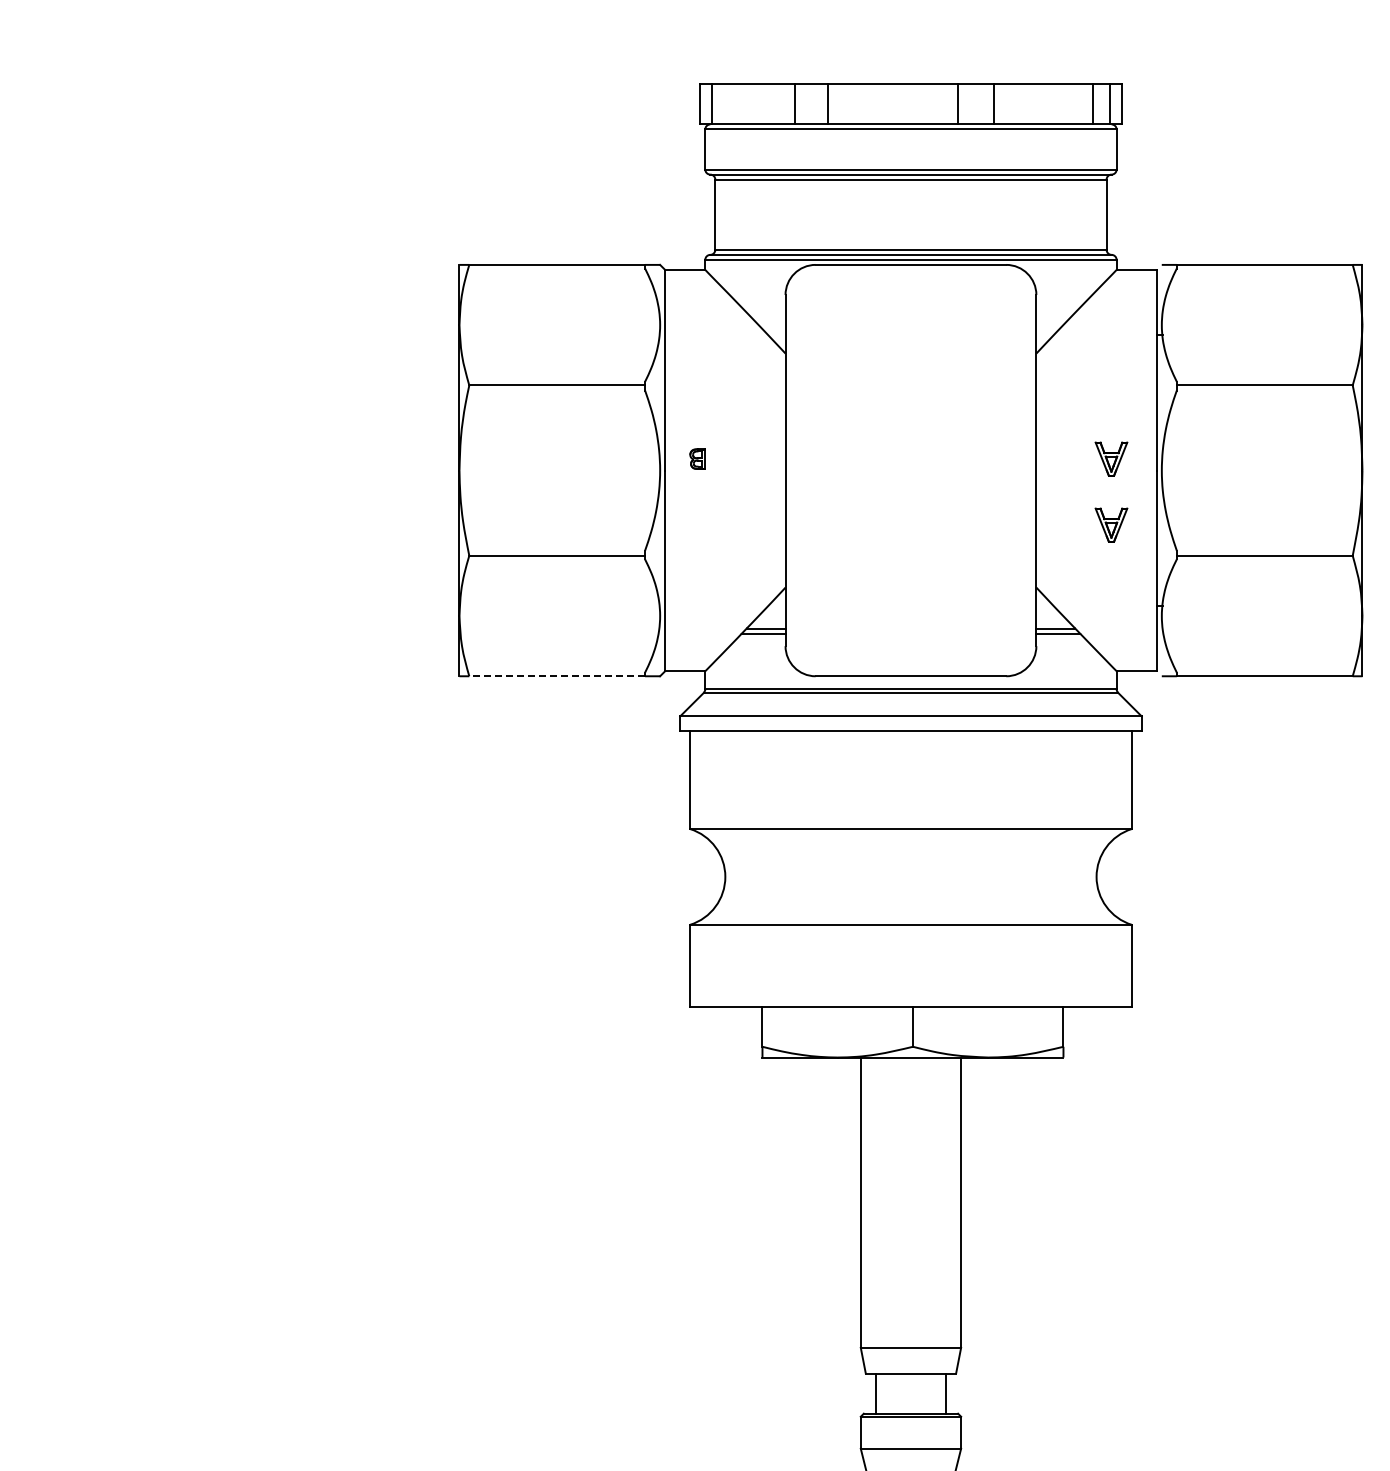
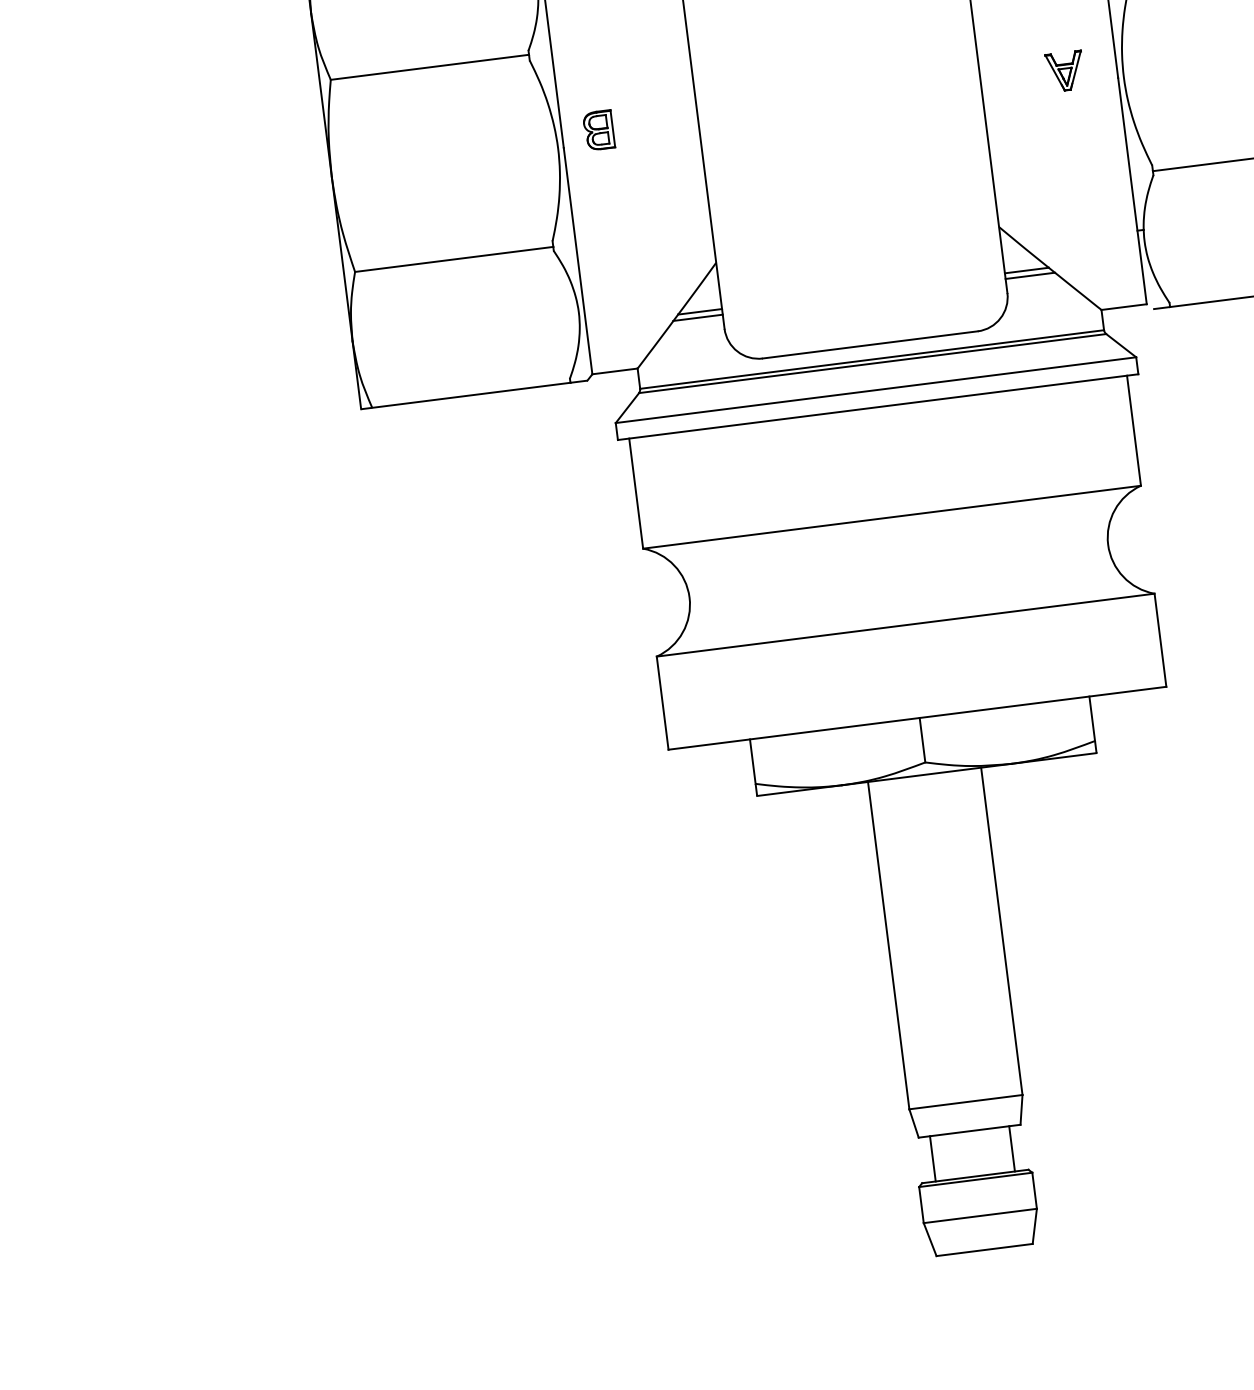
part: (697, 458) -> (598, 129), size x1.67
part: (1111, 524) -> (1074, 145), removed
line: (557, 676) -> (471, 395), dashed -> solid

